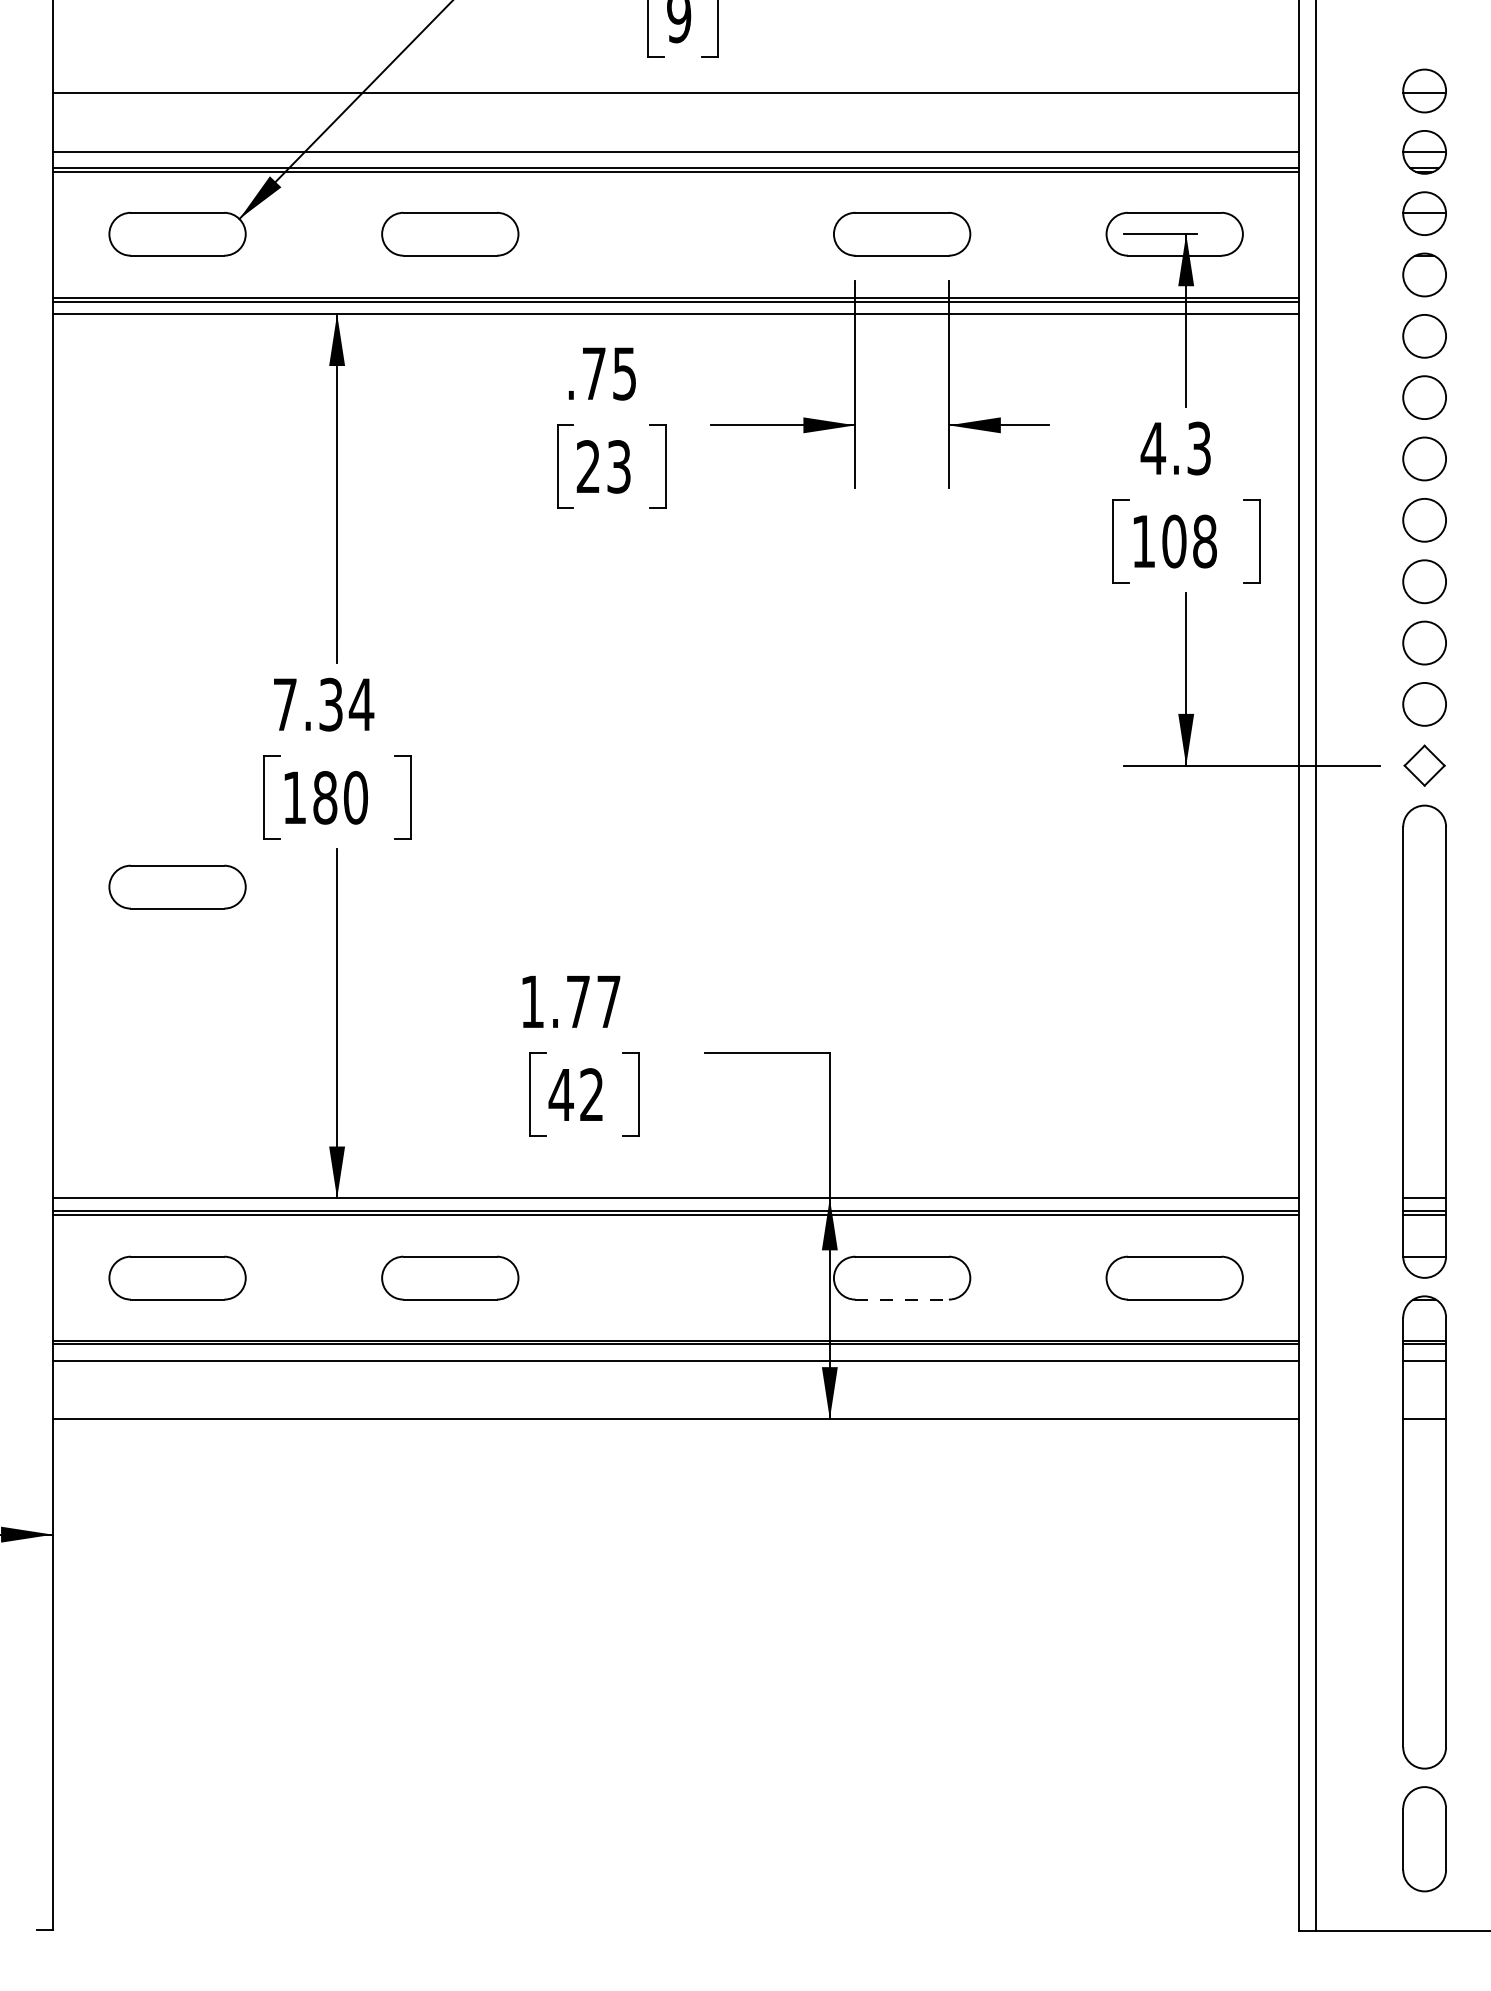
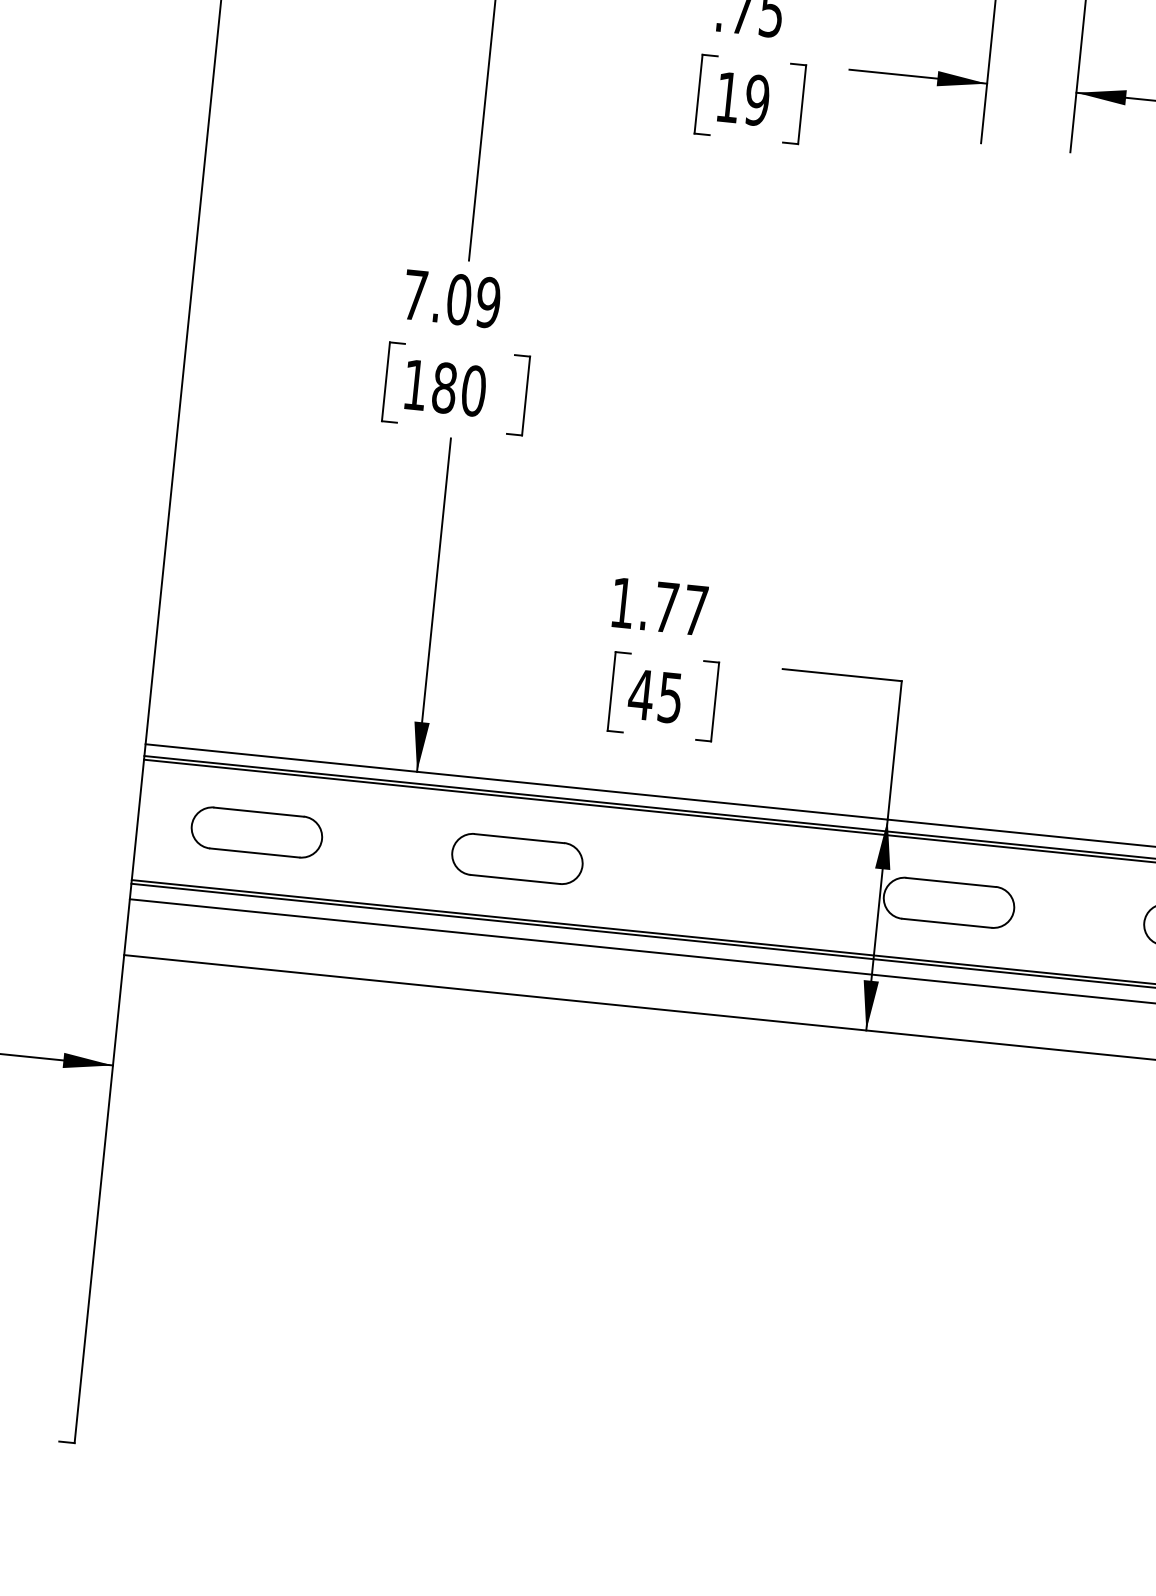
text: (603, 466) -> (742, 98), 23 -> 19
text: (346, 704) -> (473, 300), 7.34 -> 7.09
part: (177, 886) -> (294, 458), removed
text: (591, 1094) -> (670, 697), 42 -> 45
line: (902, 1299) -> (947, 923), dashed -> solid

